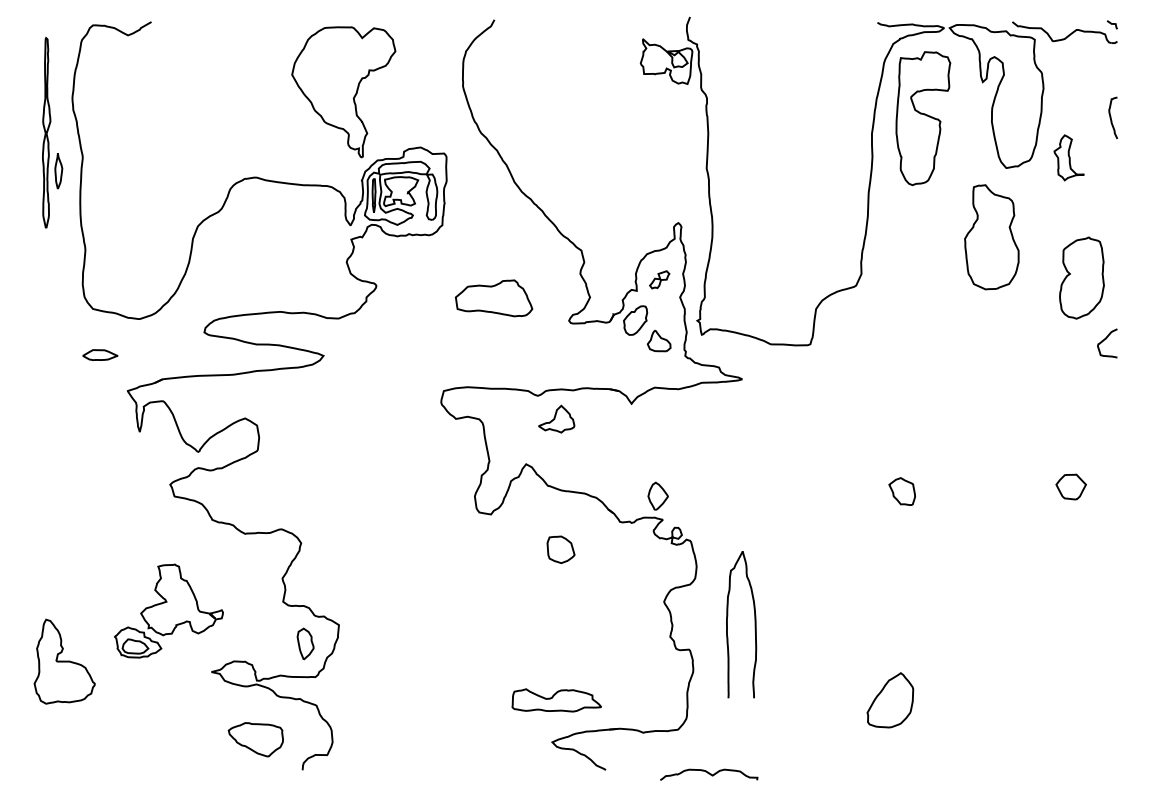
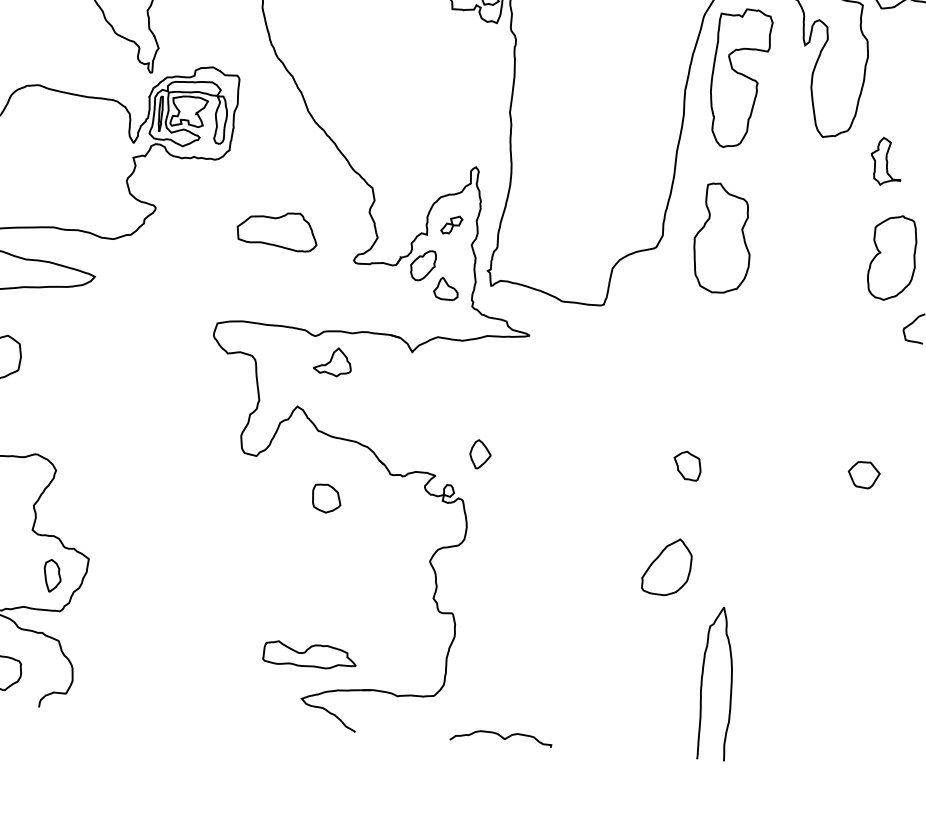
part: (1068, 157) -> (885, 161), moved
part: (991, 237) -> (722, 238), moved
part: (657, 495) -> (479, 453), moved
curve: (754, 624) -> (730, 684), moved
part: (890, 700) -> (667, 567), moved
curve: (709, 774) -> (501, 737), moved

